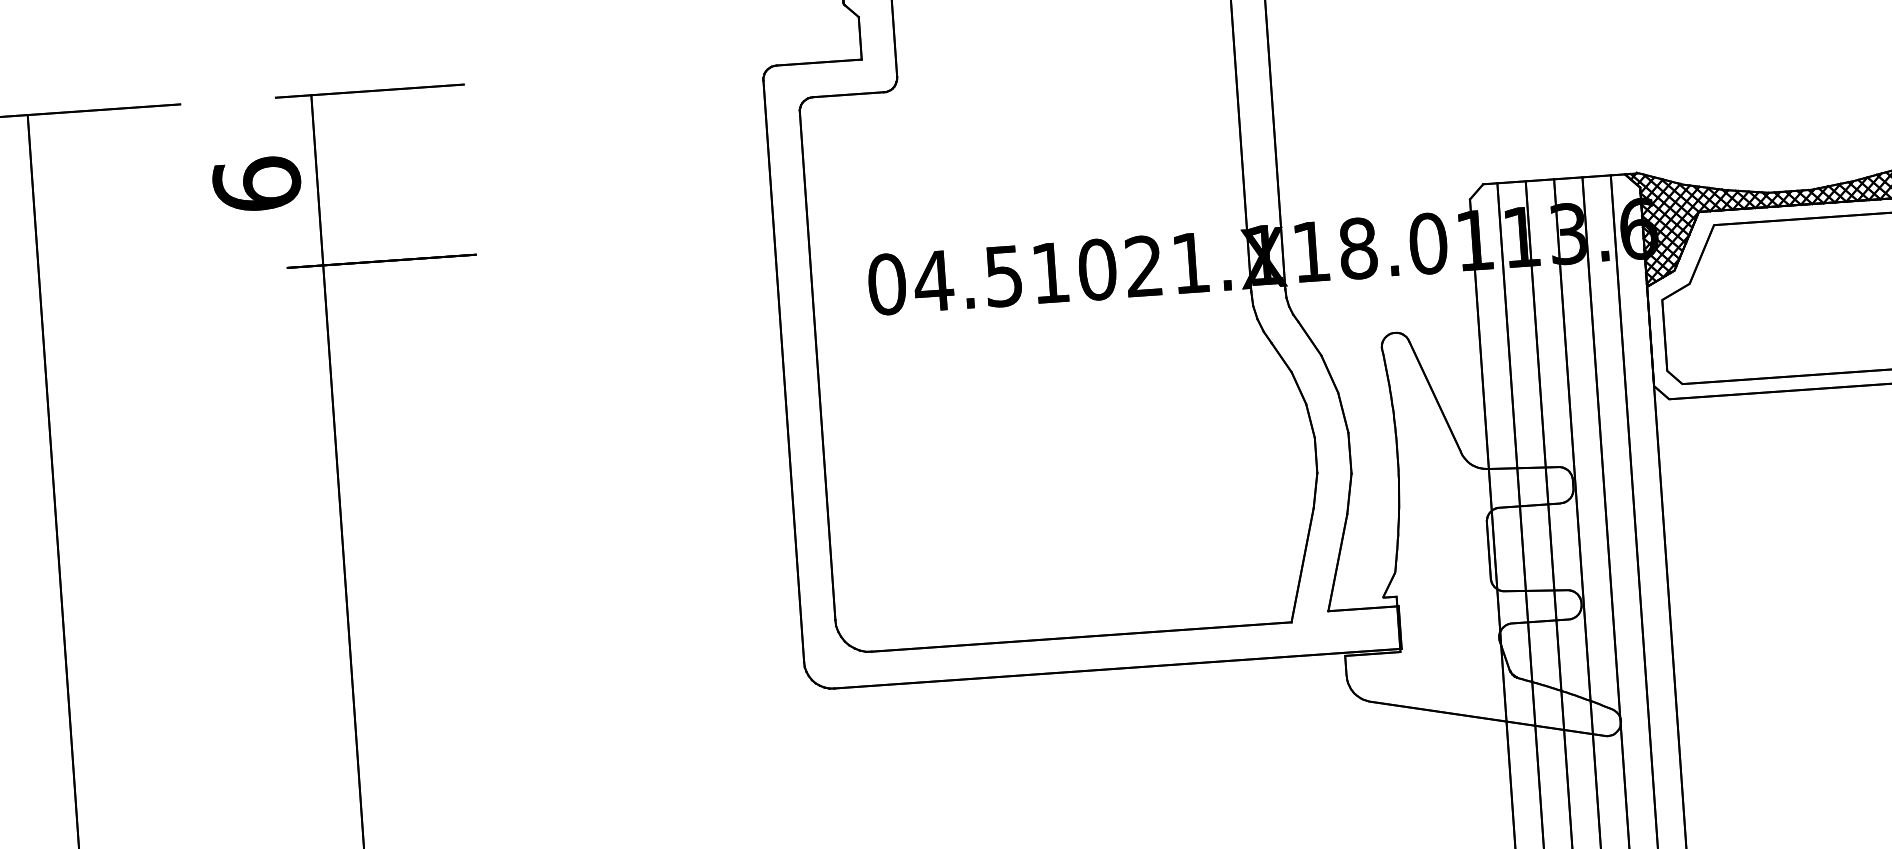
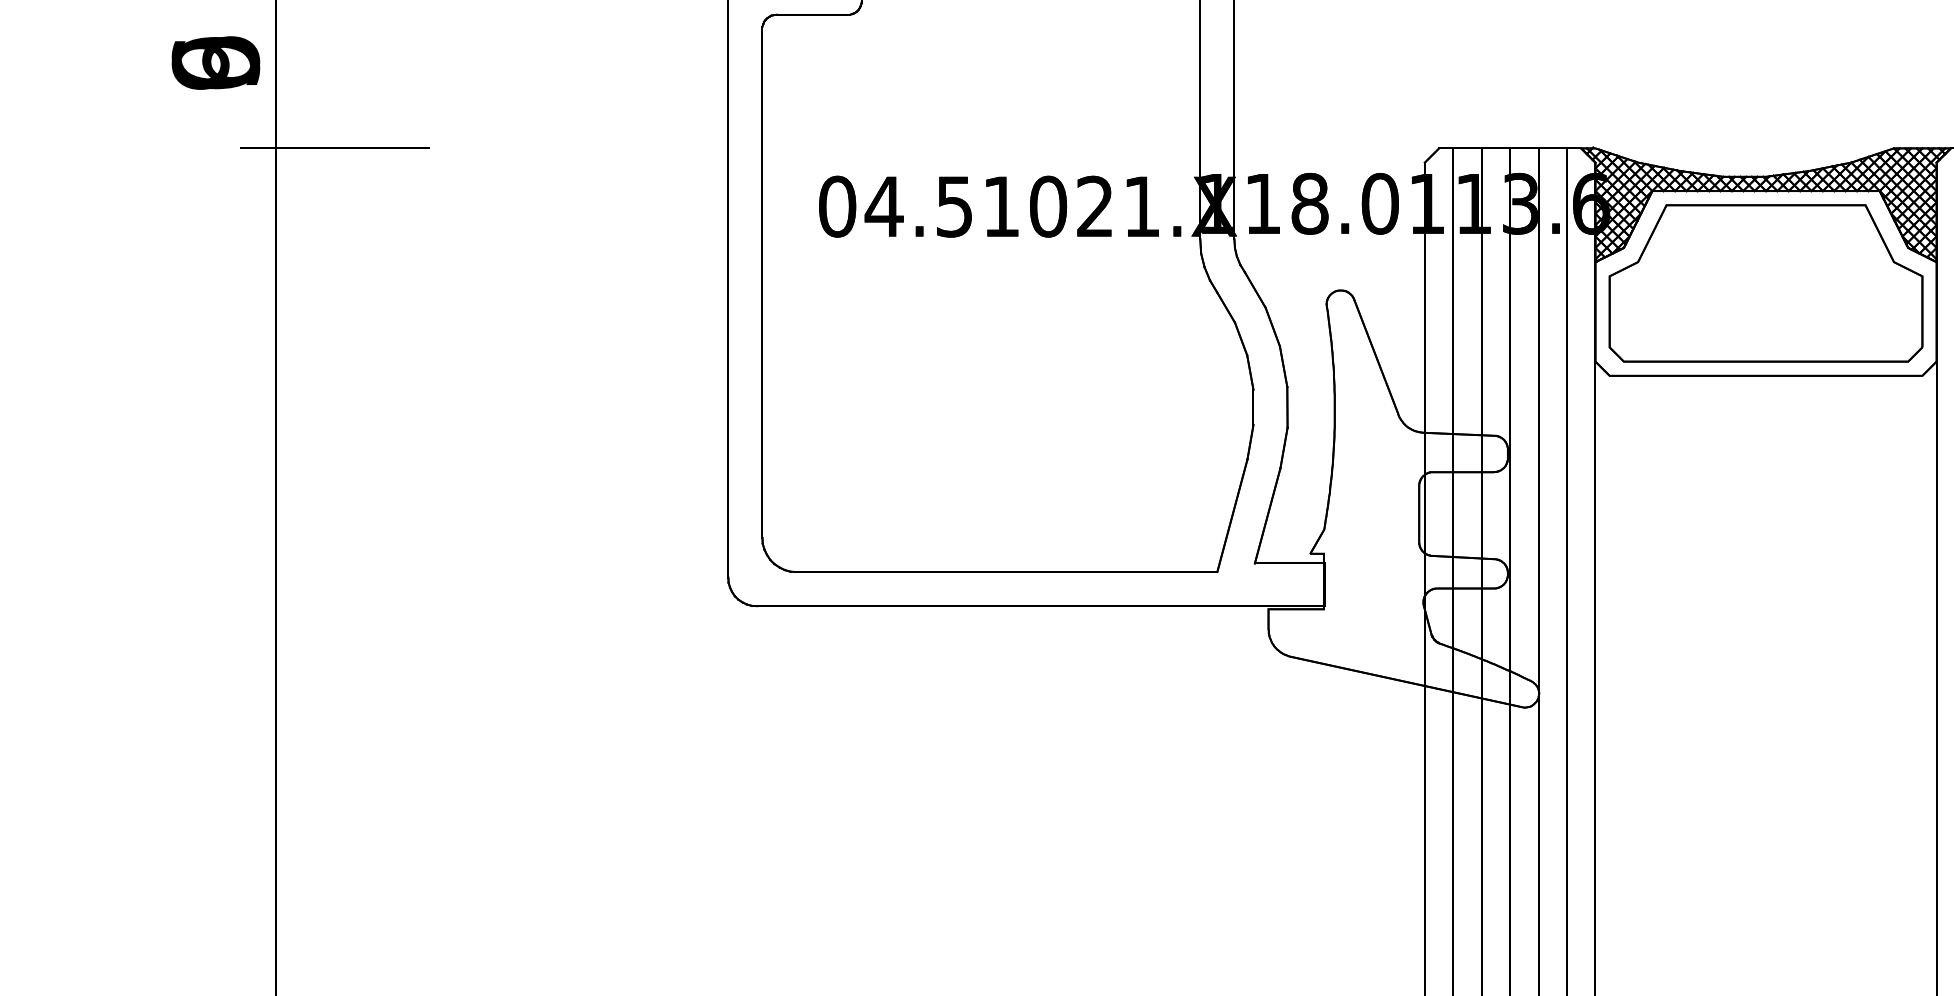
text: (256, 183) -> (215, 62), 6 -> 9

